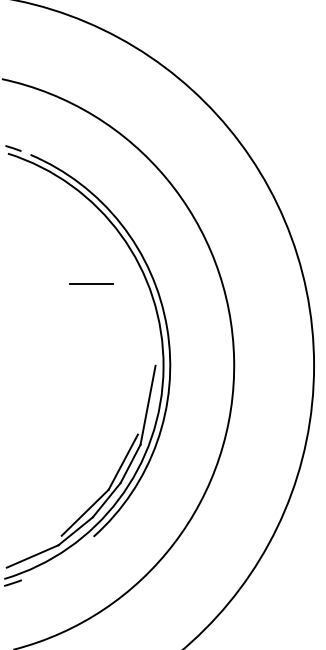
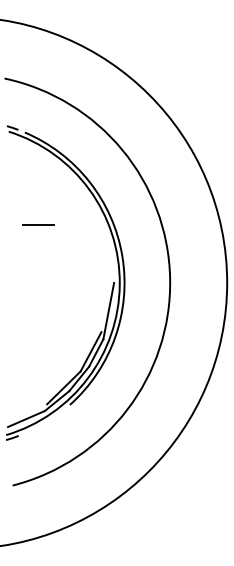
line: (91, 283) -> (38, 224), moved

